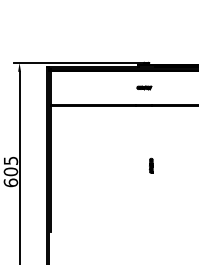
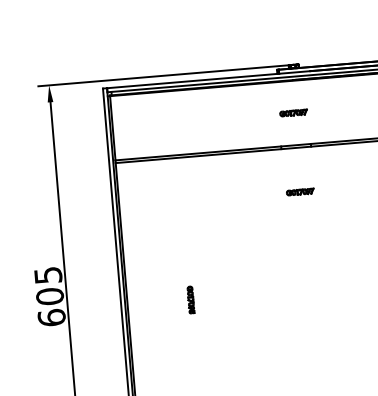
part: (144, 128) -> (300, 191), added
part: (151, 165) -> (191, 299), moved

